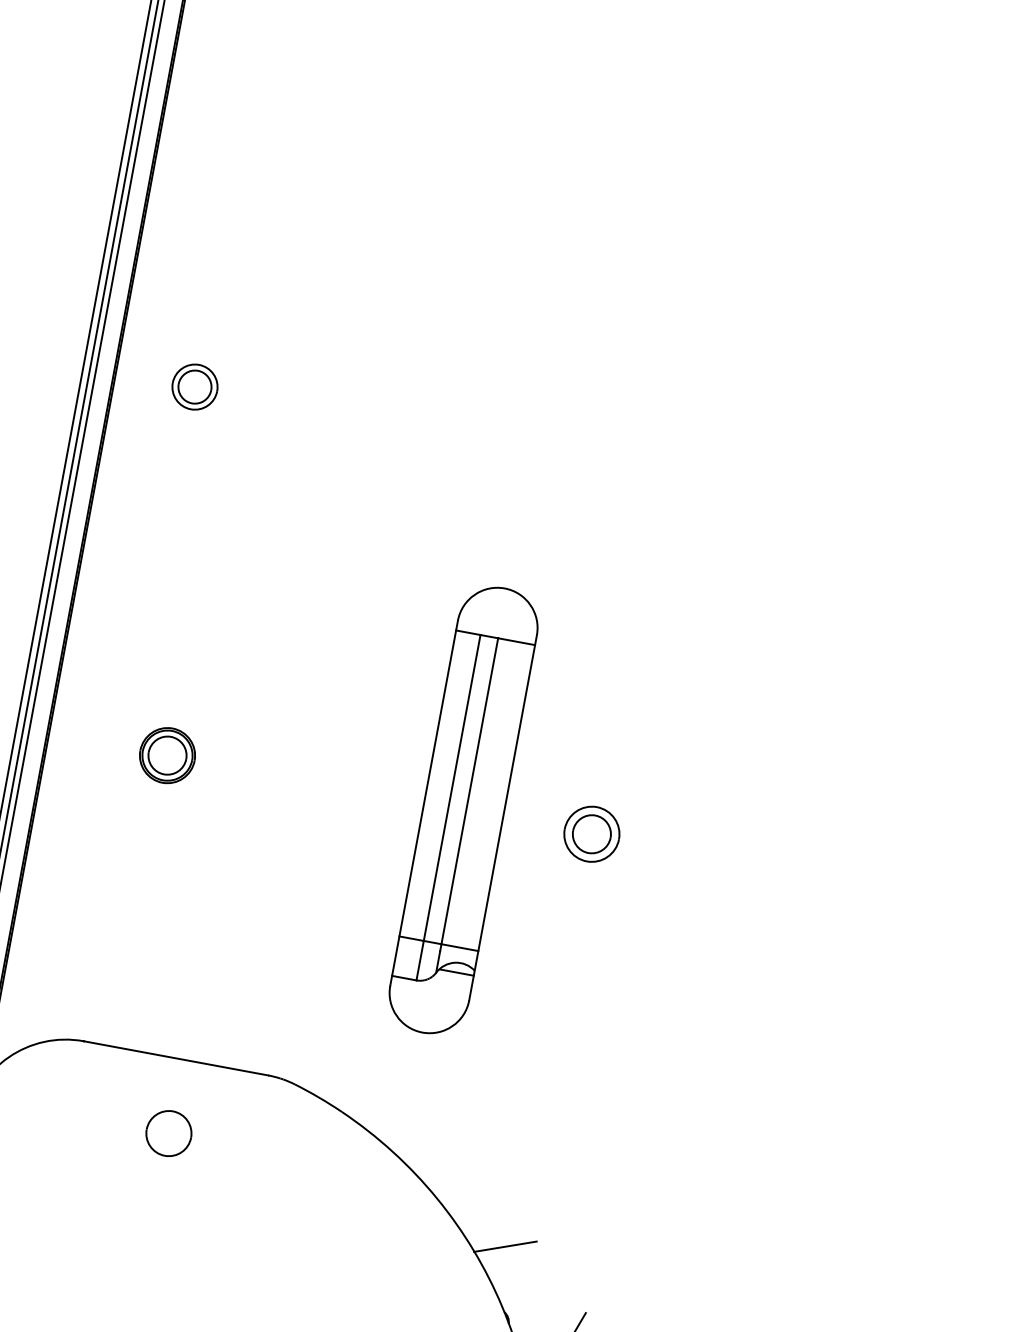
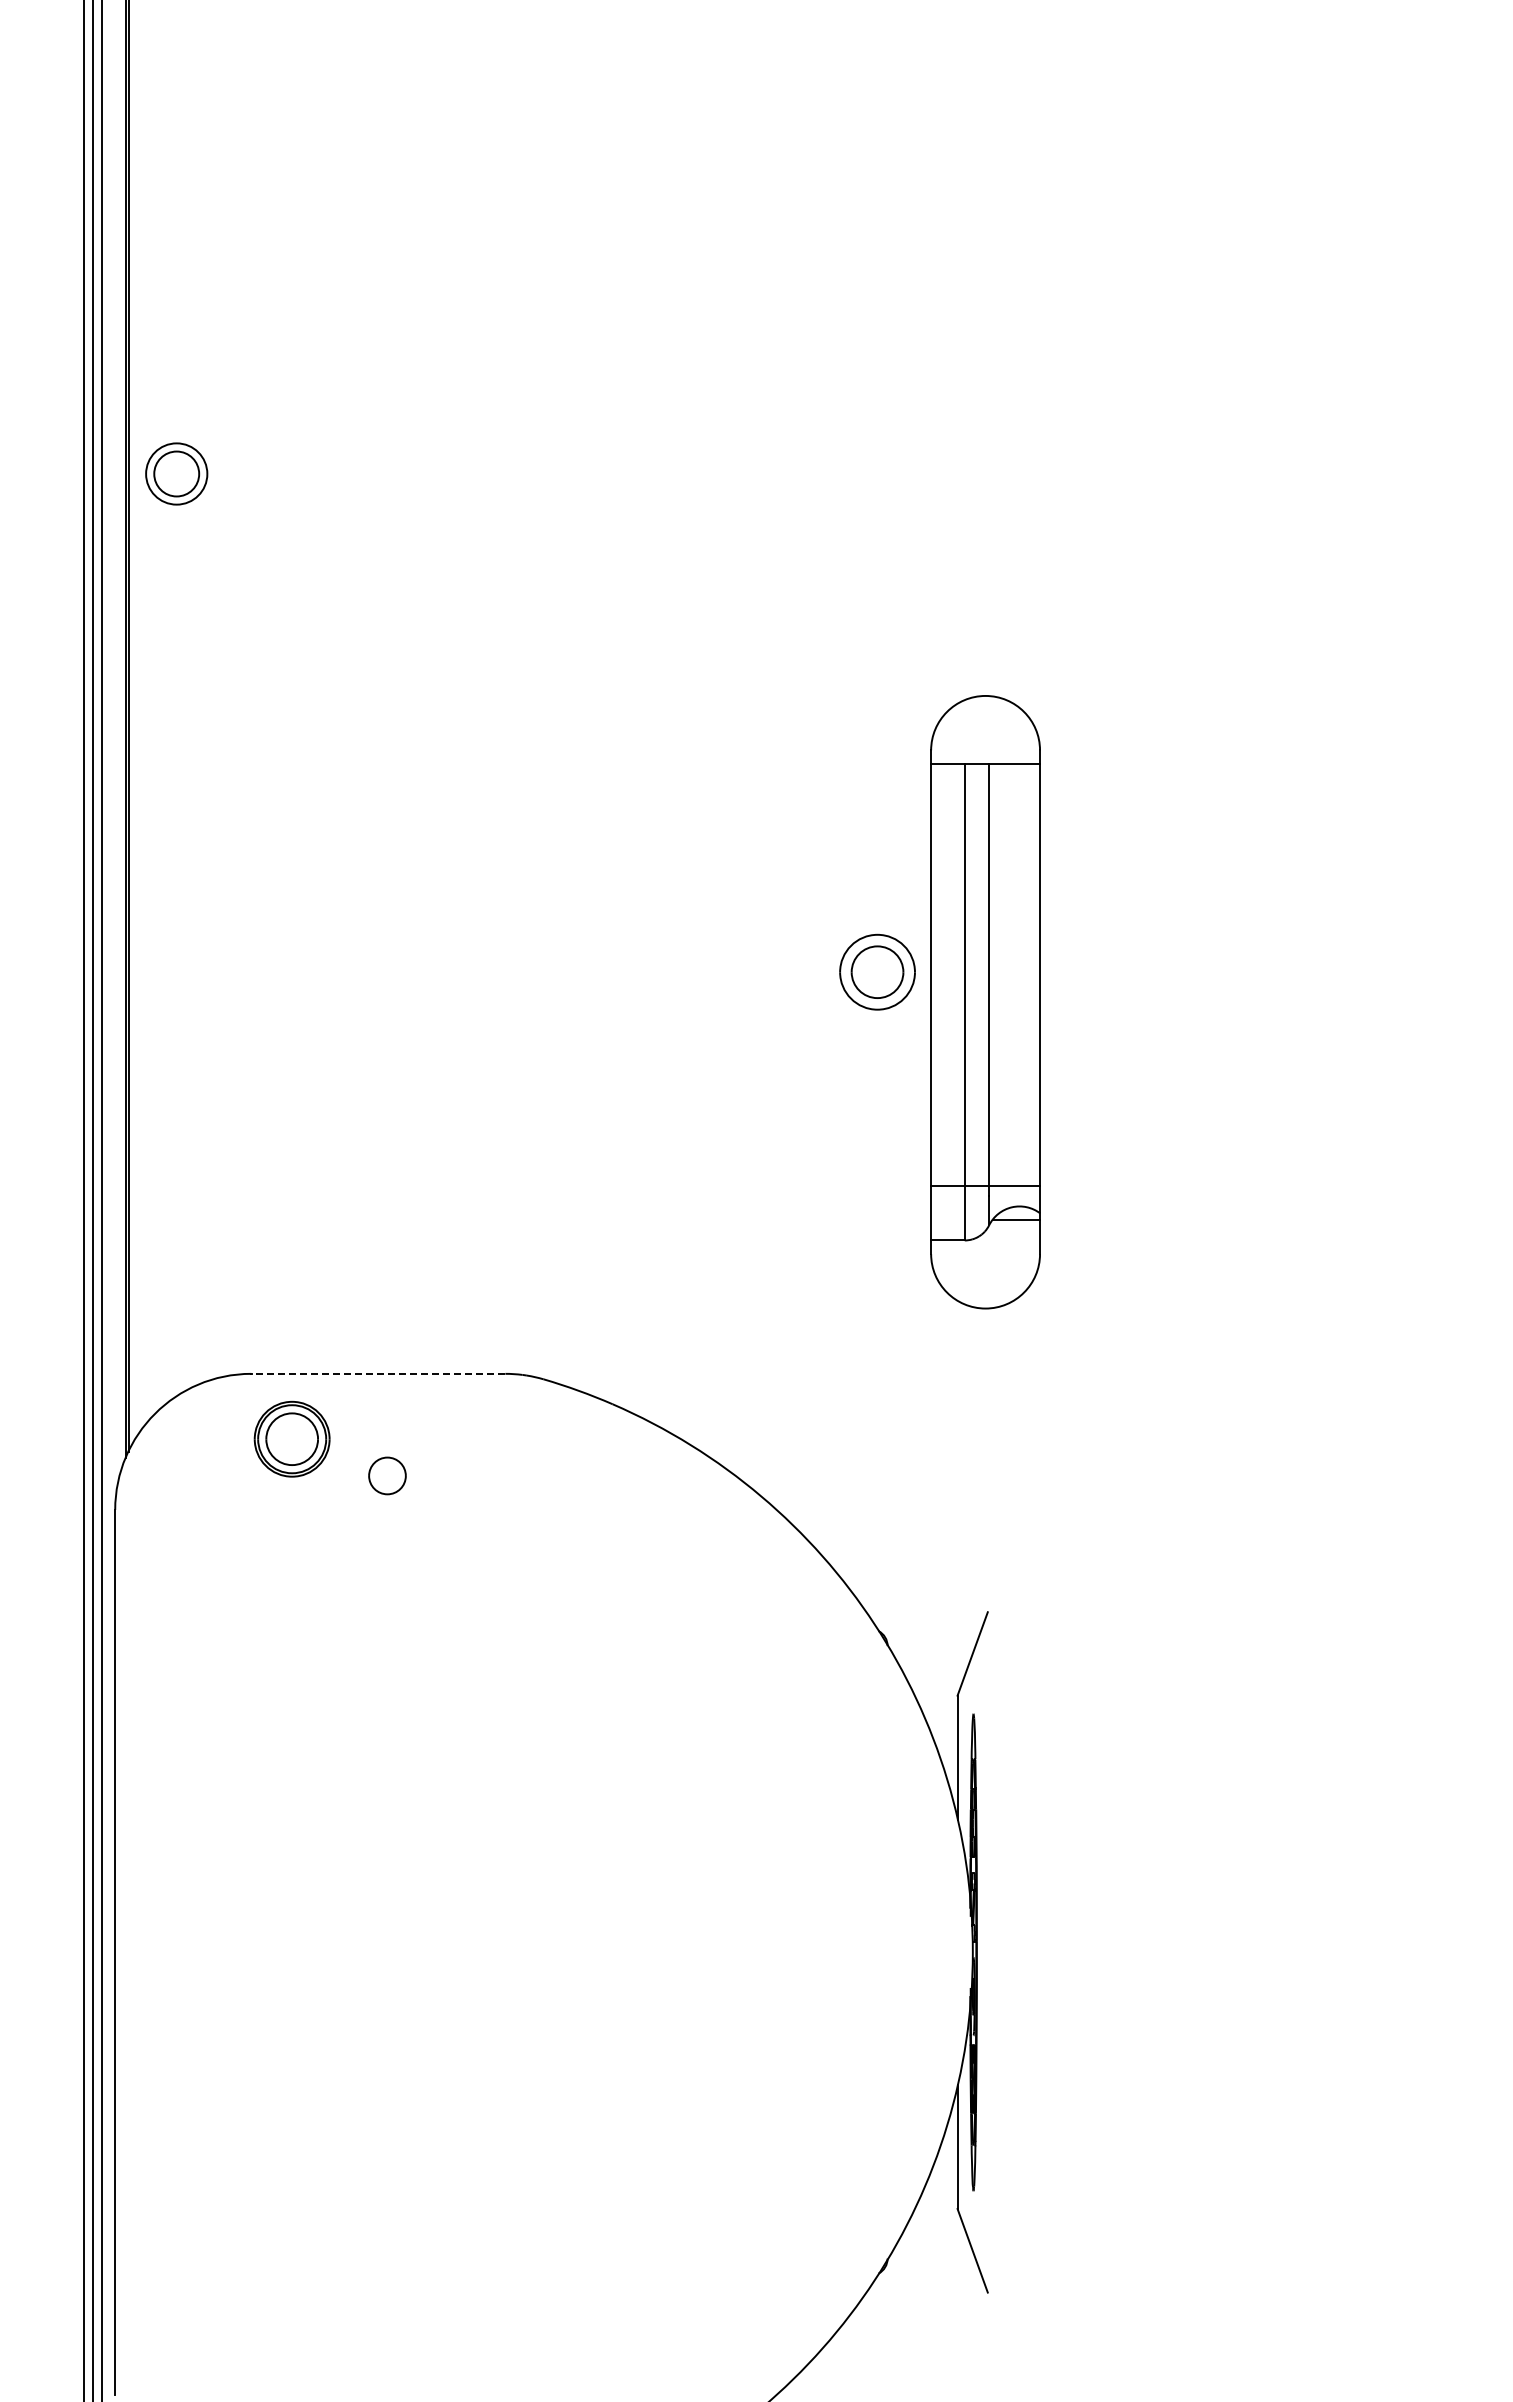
part: (194, 386) -> (176, 473), moved
part: (167, 754) -> (291, 1438), moved
part: (463, 810) -> (985, 1002), moved
line: (176, 1058) -> (378, 1373), solid -> dashed
part: (169, 1133) -> (387, 1475), size x0.6
line: (504, 1246) -> (863, 1543), removed

